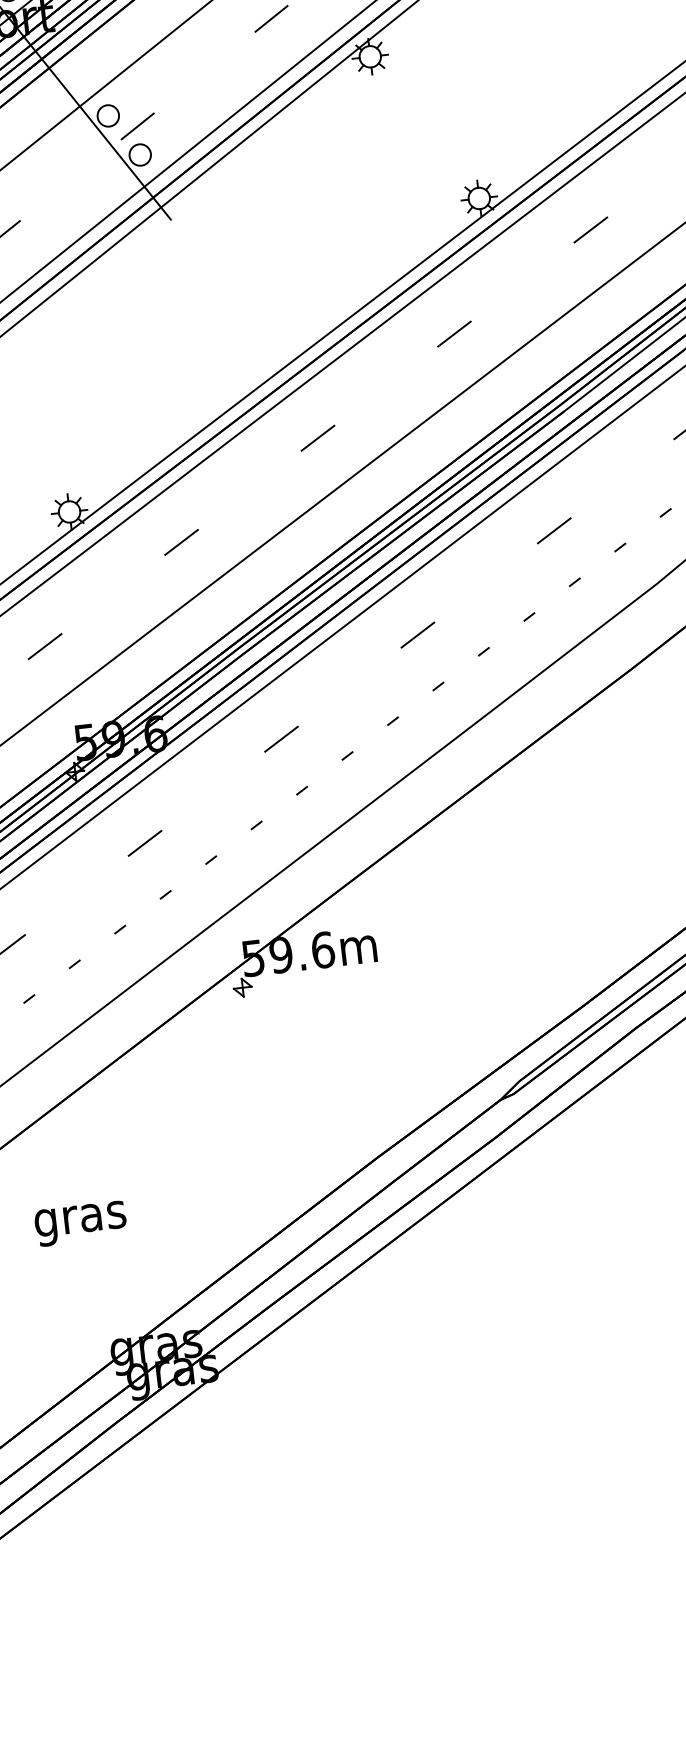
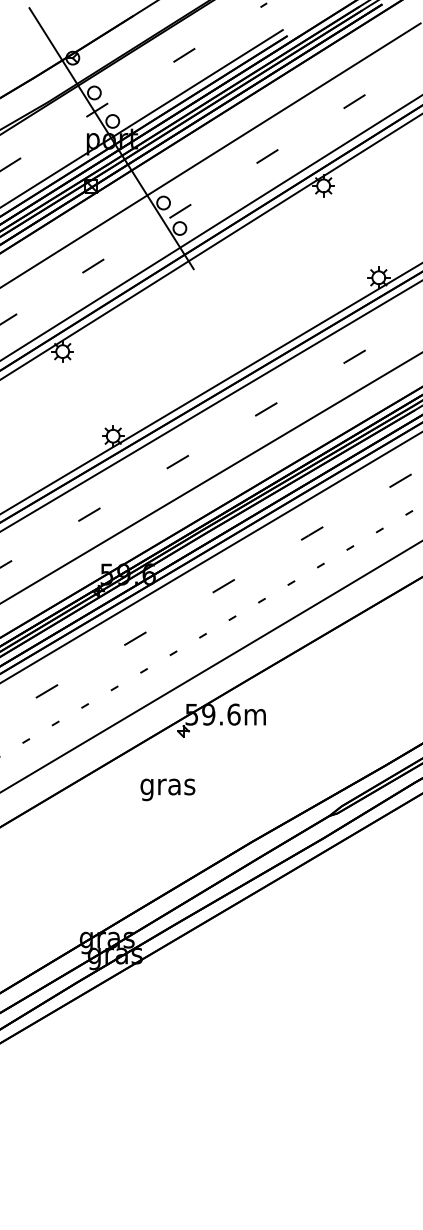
text: (80, 1223) -> (167, 789), moved

